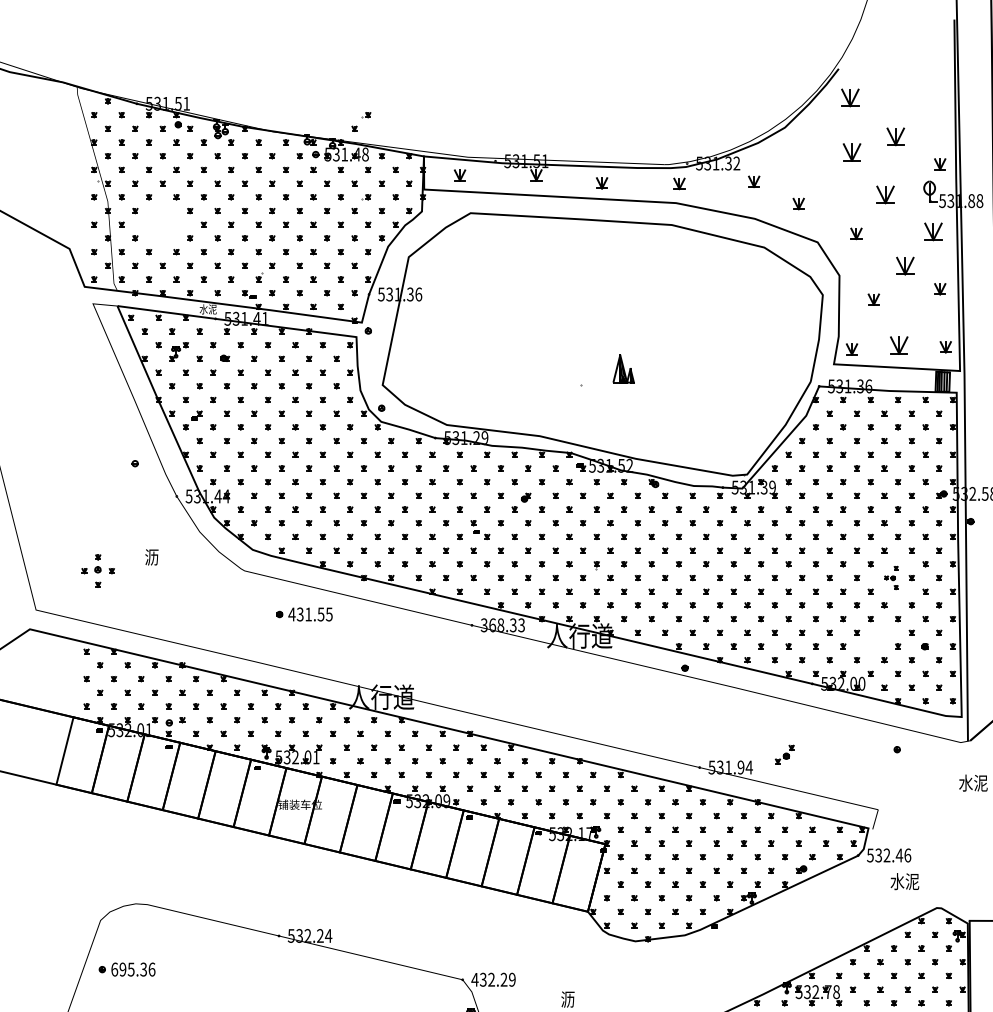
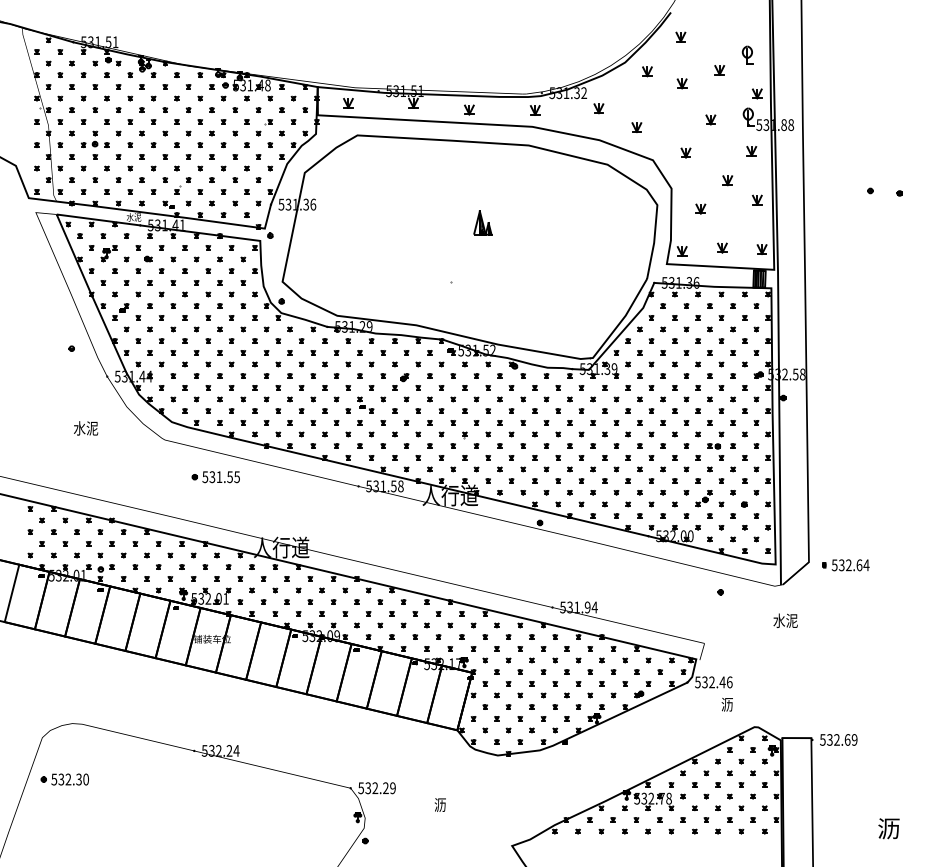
part: (849, 97) -> (680, 36), size x0.62
part: (928, 118) -> (747, 54), added
part: (360, 121) -> (263, 57), removed
part: (895, 136) -> (719, 70), size x0.62
part: (811, 138) -> (647, 71), added
part: (851, 152) -> (681, 83), size x0.62
part: (885, 194) -> (710, 119), size x0.62
part: (933, 232) -> (751, 151), size x0.62
part: (905, 266) -> (727, 180), size x0.62
part: (899, 344) -> (722, 247), size x0.62
part: (623, 368) -> (482, 222), moved
text: (152, 557) -> (86, 428), 沥 -> 水泥
part: (97, 570) -> (94, 144), moved
part: (891, 577) -> (715, 445), size x1.43
text: (292, 614) -> (205, 477), 431.55 -> 531.55
text: (502, 625) -> (384, 486), 368.33 -> 531.58
part: (784, 754) -> (703, 498), moved
text: (905, 881) -> (727, 704), 水泥 -> 沥
text: (133, 969) -> (70, 779), 695.36 -> 532.30
text: (475, 980) -> (361, 788), 432.29 -> 532.29

